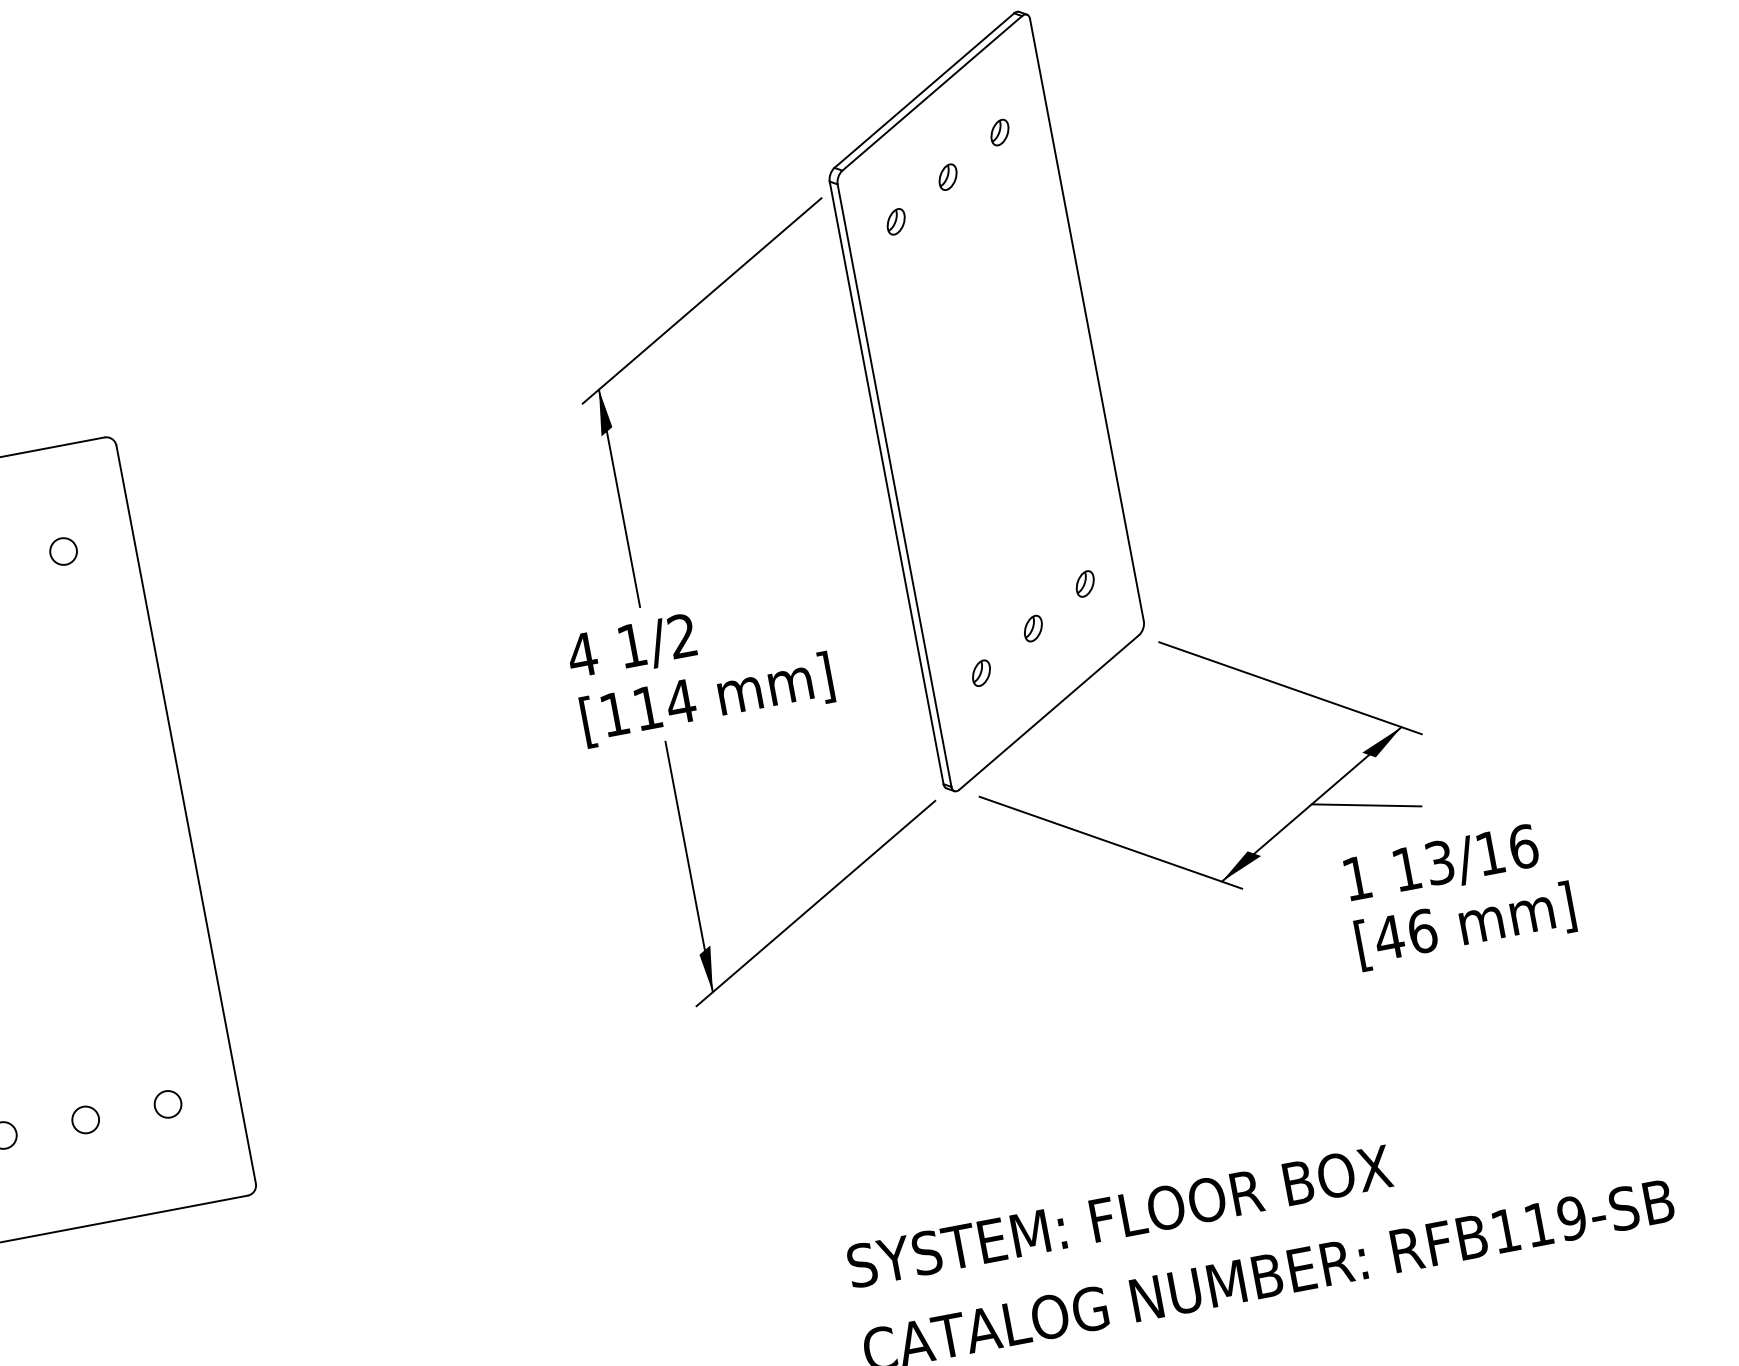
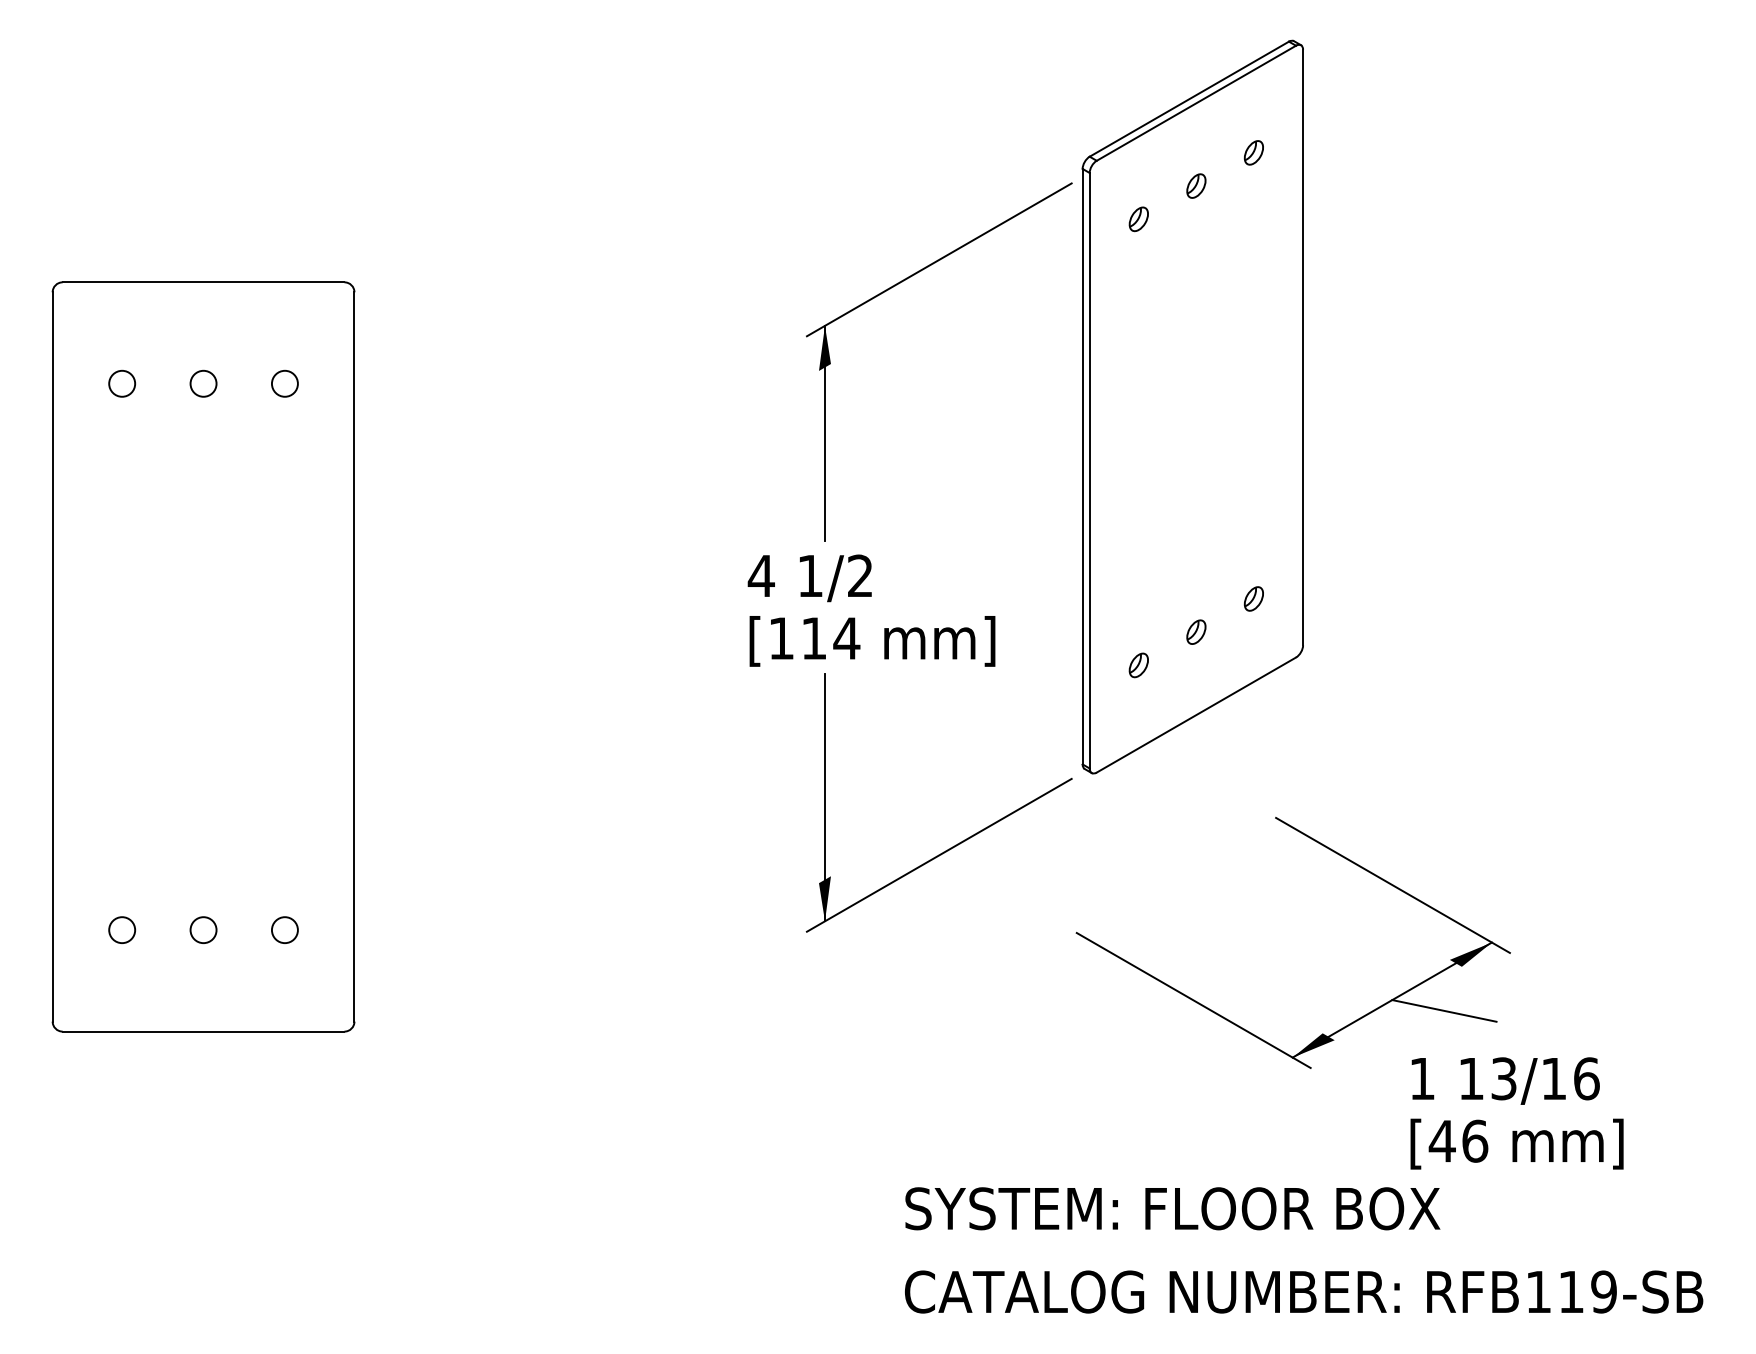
part: (1283, 826) -> (1361, 1016), moved

